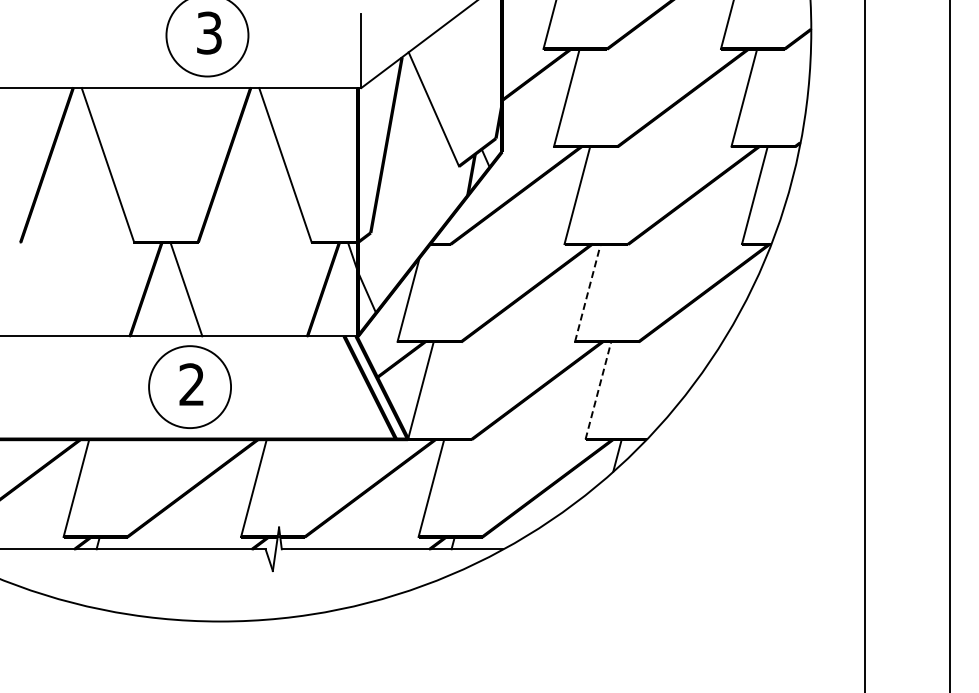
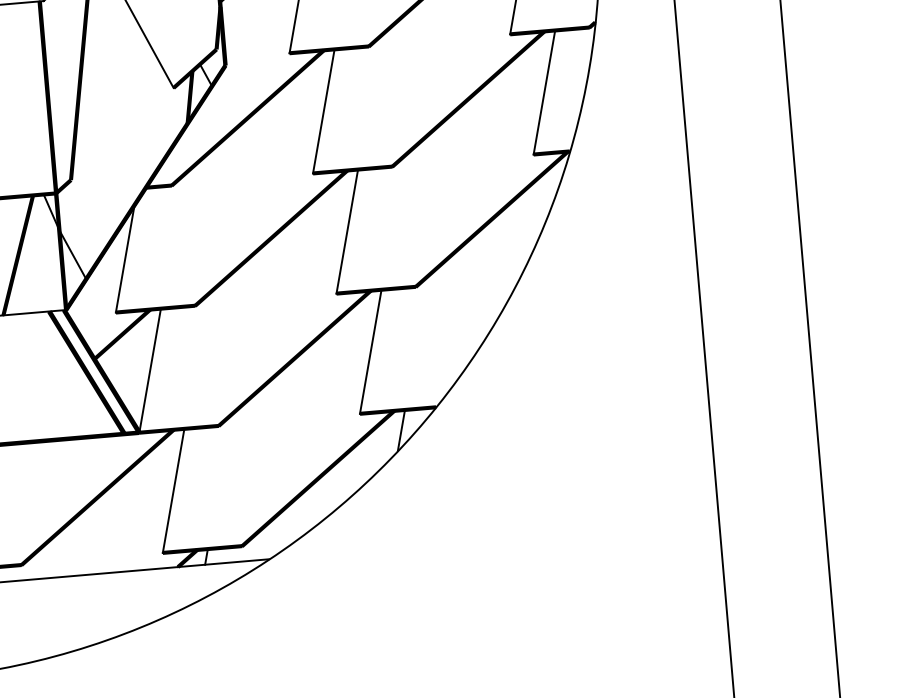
line: (588, 292) -> (347, 230), dashed -> solid
line: (598, 390) -> (370, 351), dashed -> solid

